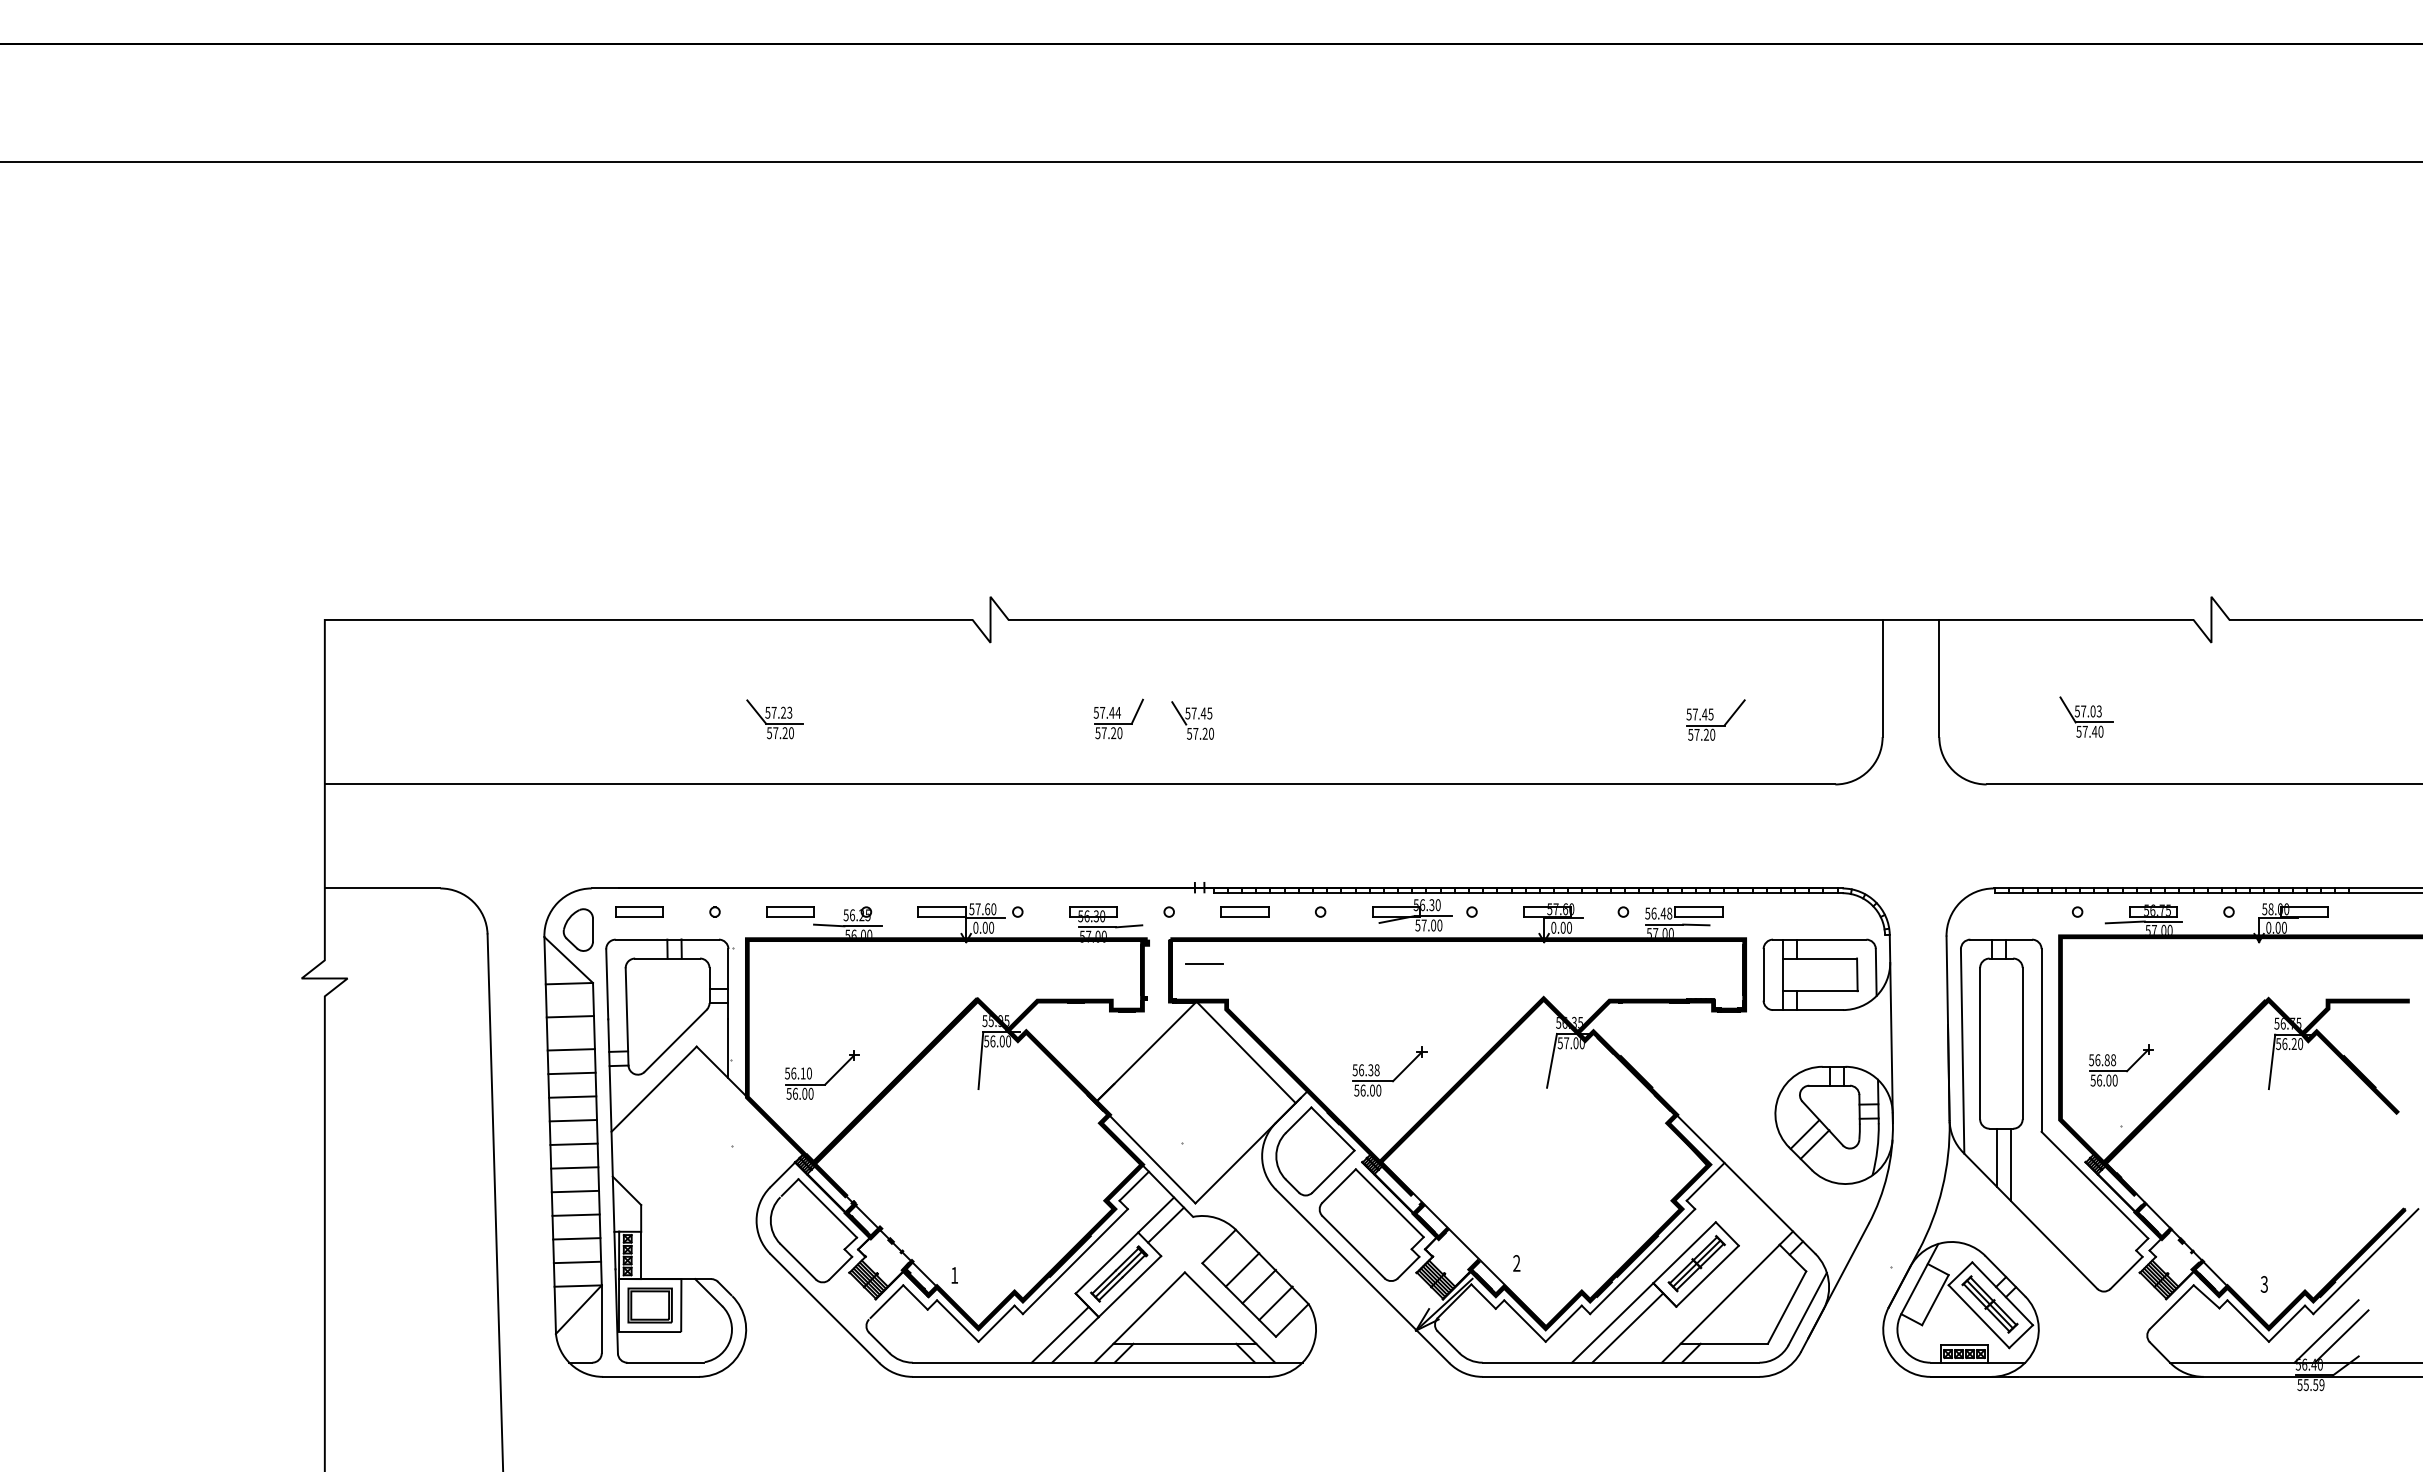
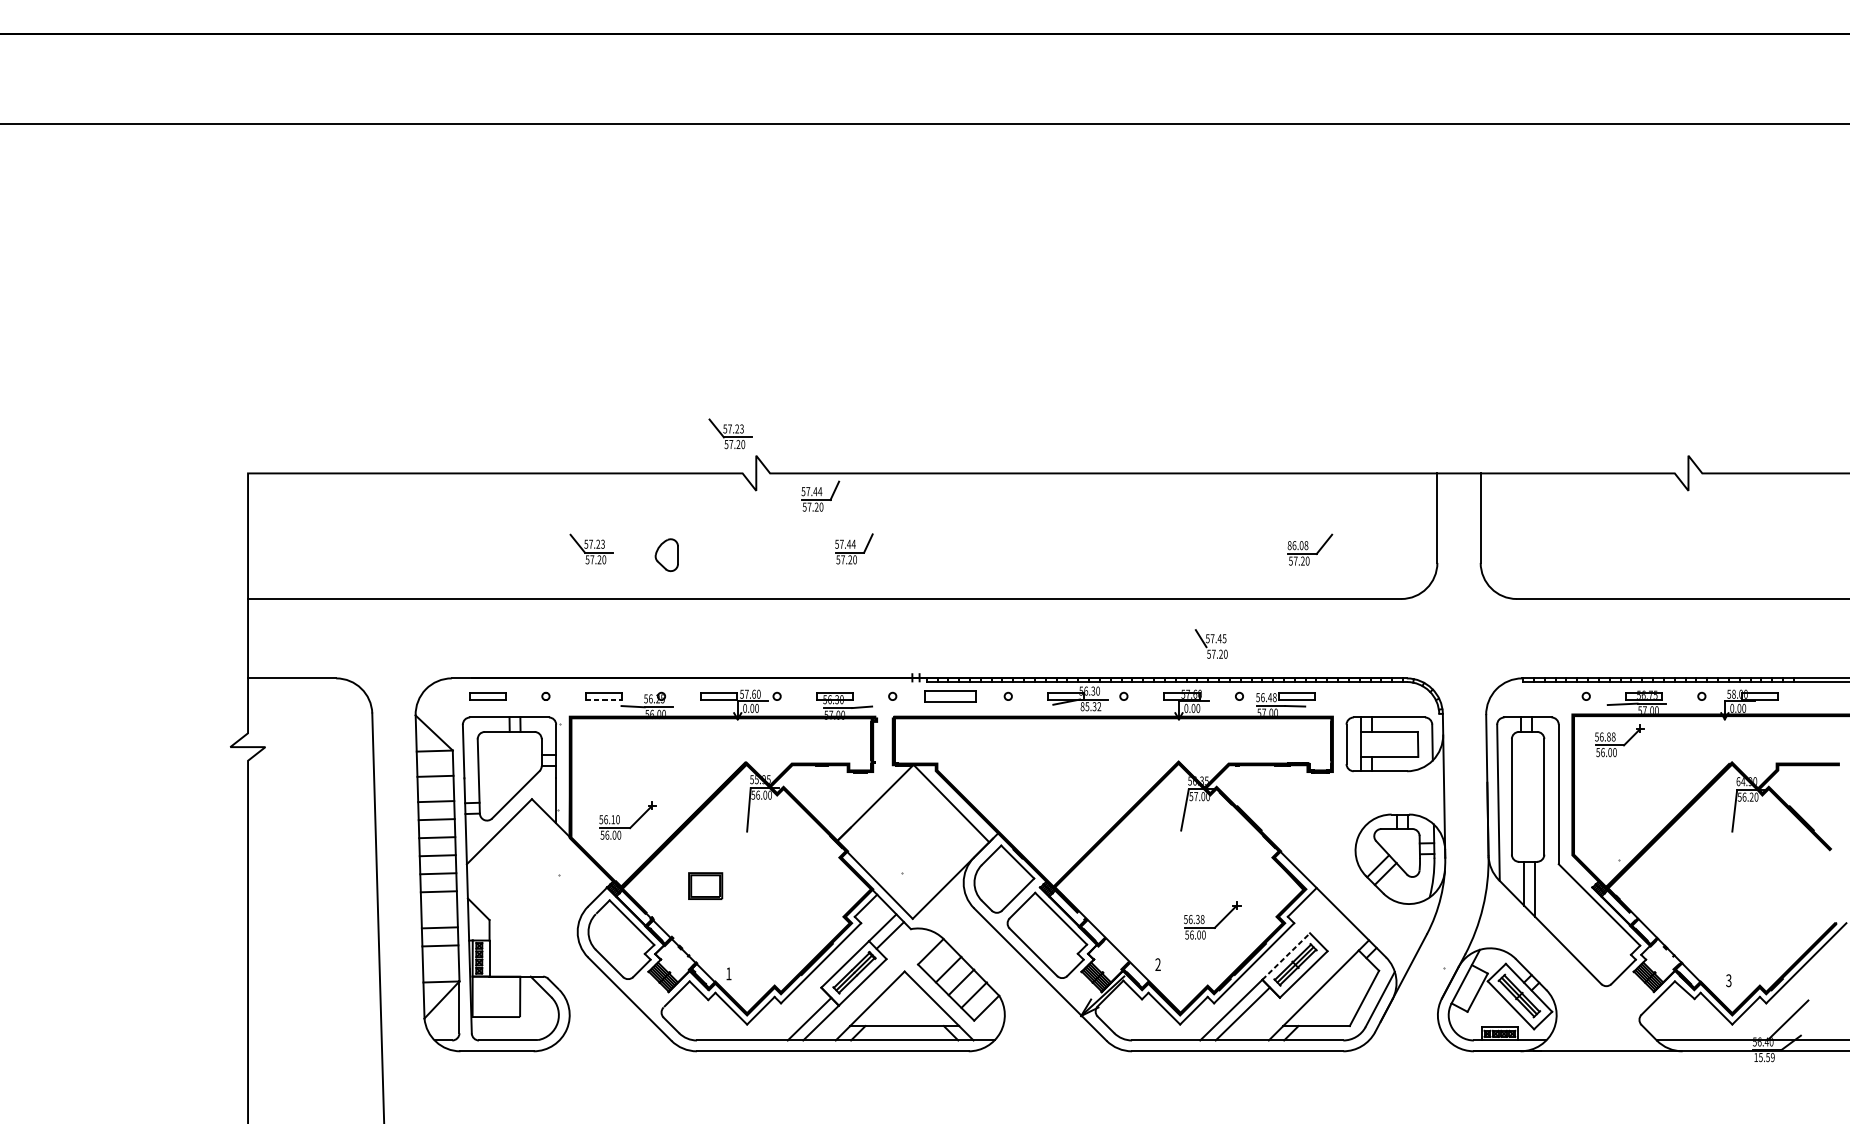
part: (956, 568) -> (730, 434), added
part: (1074, 649) -> (820, 495), added
text: (1699, 714) -> (1297, 545), 57.45 -> 86.08
part: (2086, 716) -> (1593, 547), removed
part: (1192, 720) -> (1211, 644), moved
part: (1244, 911) -> (950, 695), size x1.4
line: (790, 916) -> (603, 699), solid -> dashed
text: (1428, 925) -> (1090, 706), 57.00 -> 85.32
part: (577, 929) -> (666, 554), moved
line: (1204, 963) -> (919, 735), removed
text: (2287, 1023) -> (1746, 781), 56.75 -> 64.90
part: (2121, 1065) -> (1619, 741), moved
part: (1395, 1077) -> (1216, 925), moved
line: (575, 1191) -> (439, 909), removed
line: (1684, 1252) -> (1286, 956), solid -> dashed
line: (577, 1262) -> (440, 963), removed
part: (649, 1305) -> (705, 886), moved
line: (2326, 1331) -> (1776, 1016), removed
text: (2299, 1385) -> (1755, 1057), 55.59 -> 15.59

